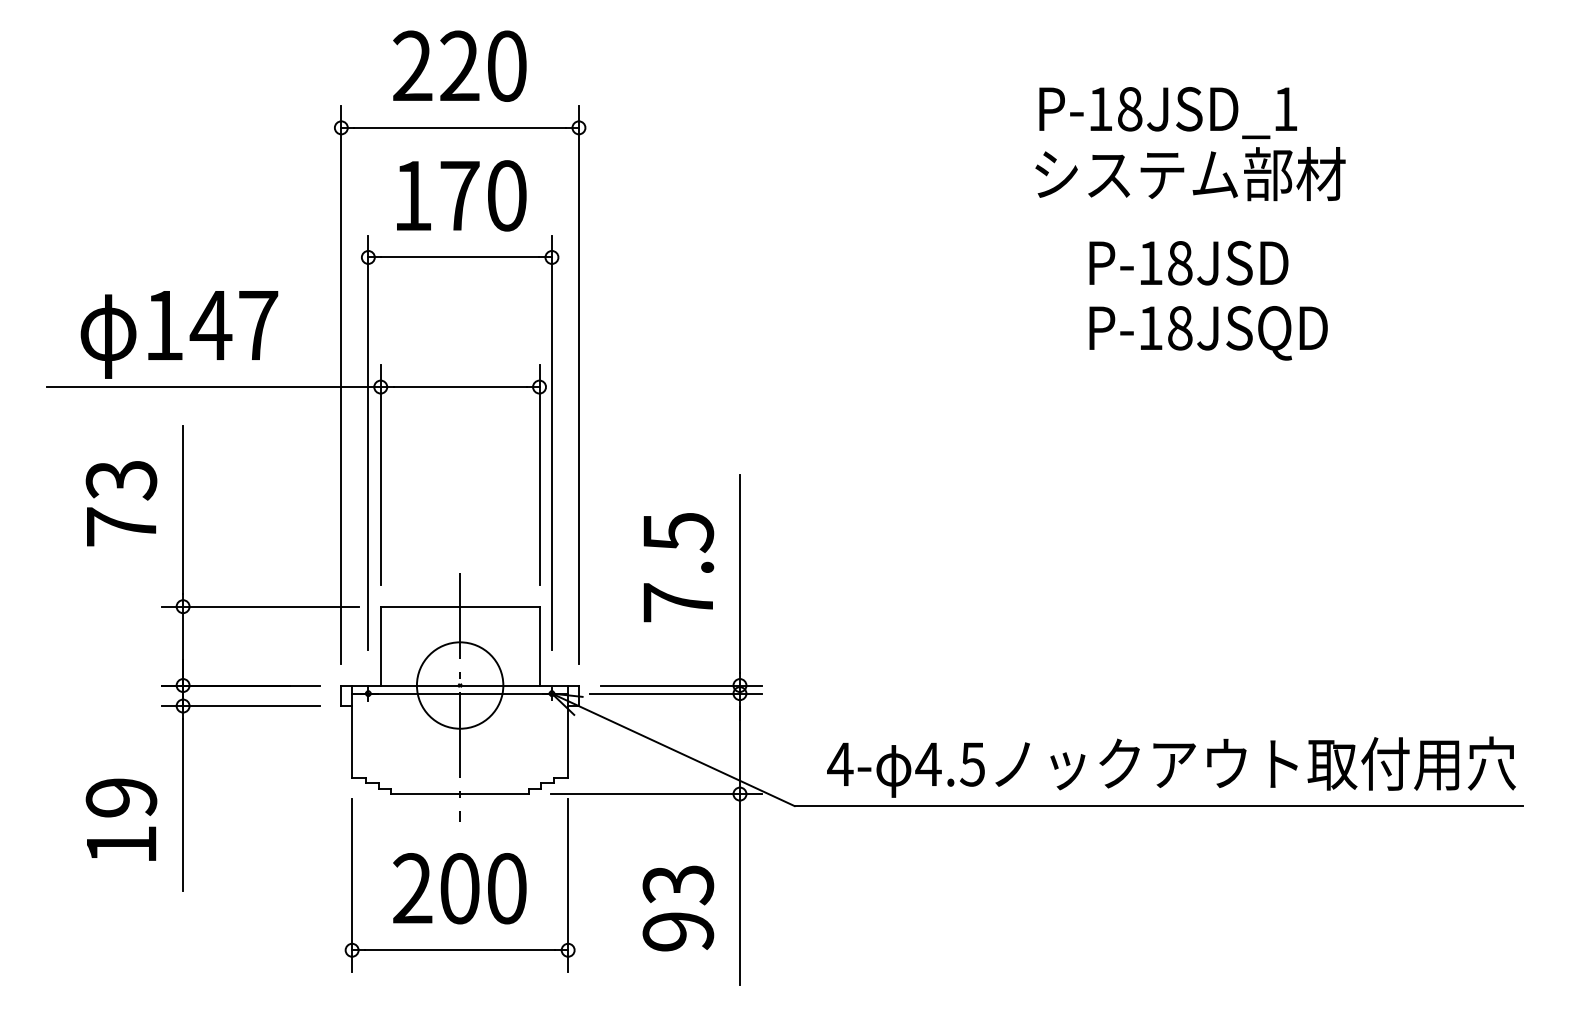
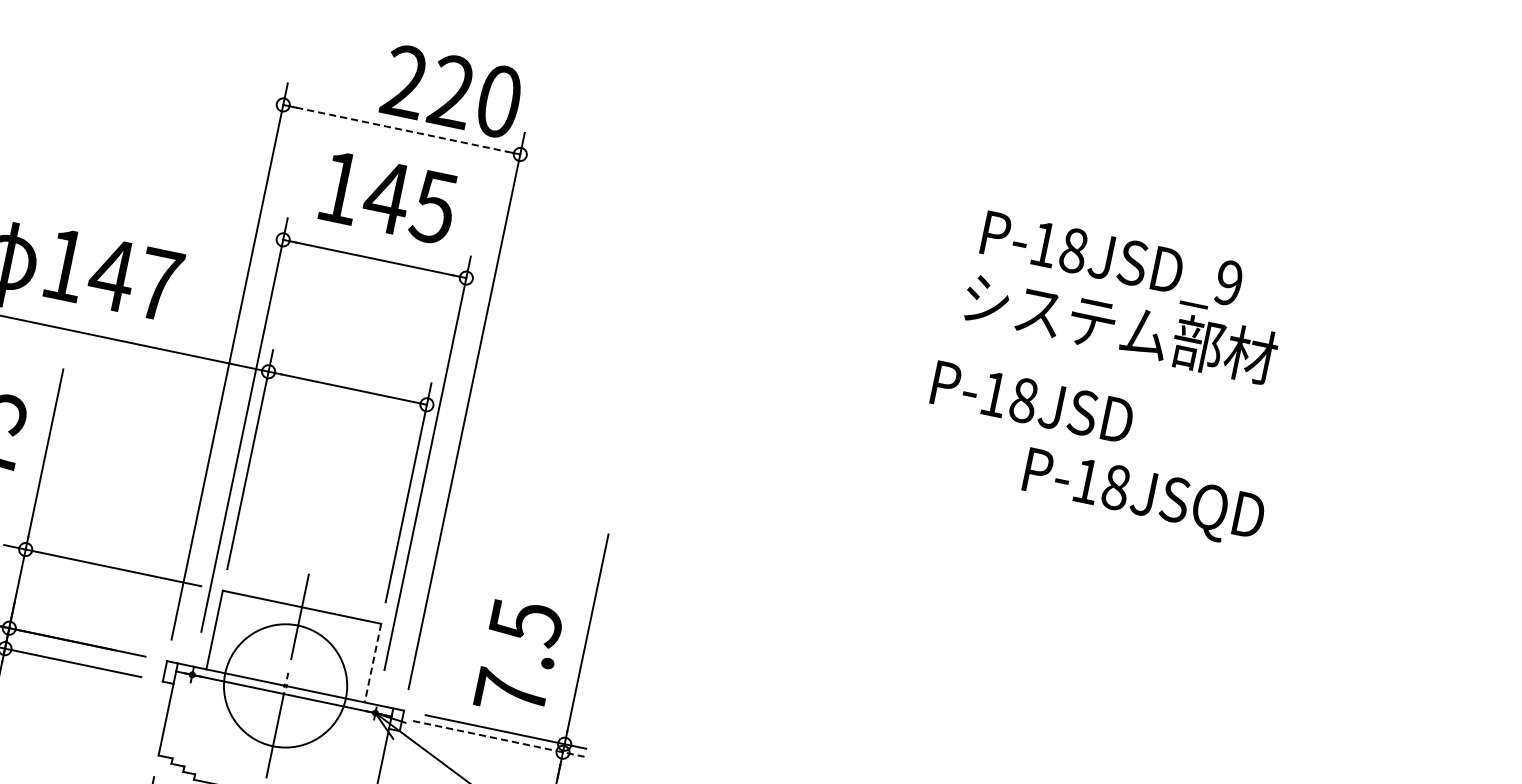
text: (459, 65) -> (451, 90), moved
text: (1285, 108) -> (1229, 282), P-18JSD_1 -> P-18JSD_9
line: (460, 127) -> (402, 129), solid -> dashed
text: (482, 195) -> (409, 201), 170 -> 145
text: (1188, 263) -> (1032, 402), moved
text: (1208, 333) -> (1143, 498), moved
text: (678, 567) -> (518, 657), moved
line: (539, 646) -> (372, 663), solid -> dashed
circle: (459, 685) -> (284, 685), size x1.4
line: (675, 693) -> (498, 738), solid -> dashed

